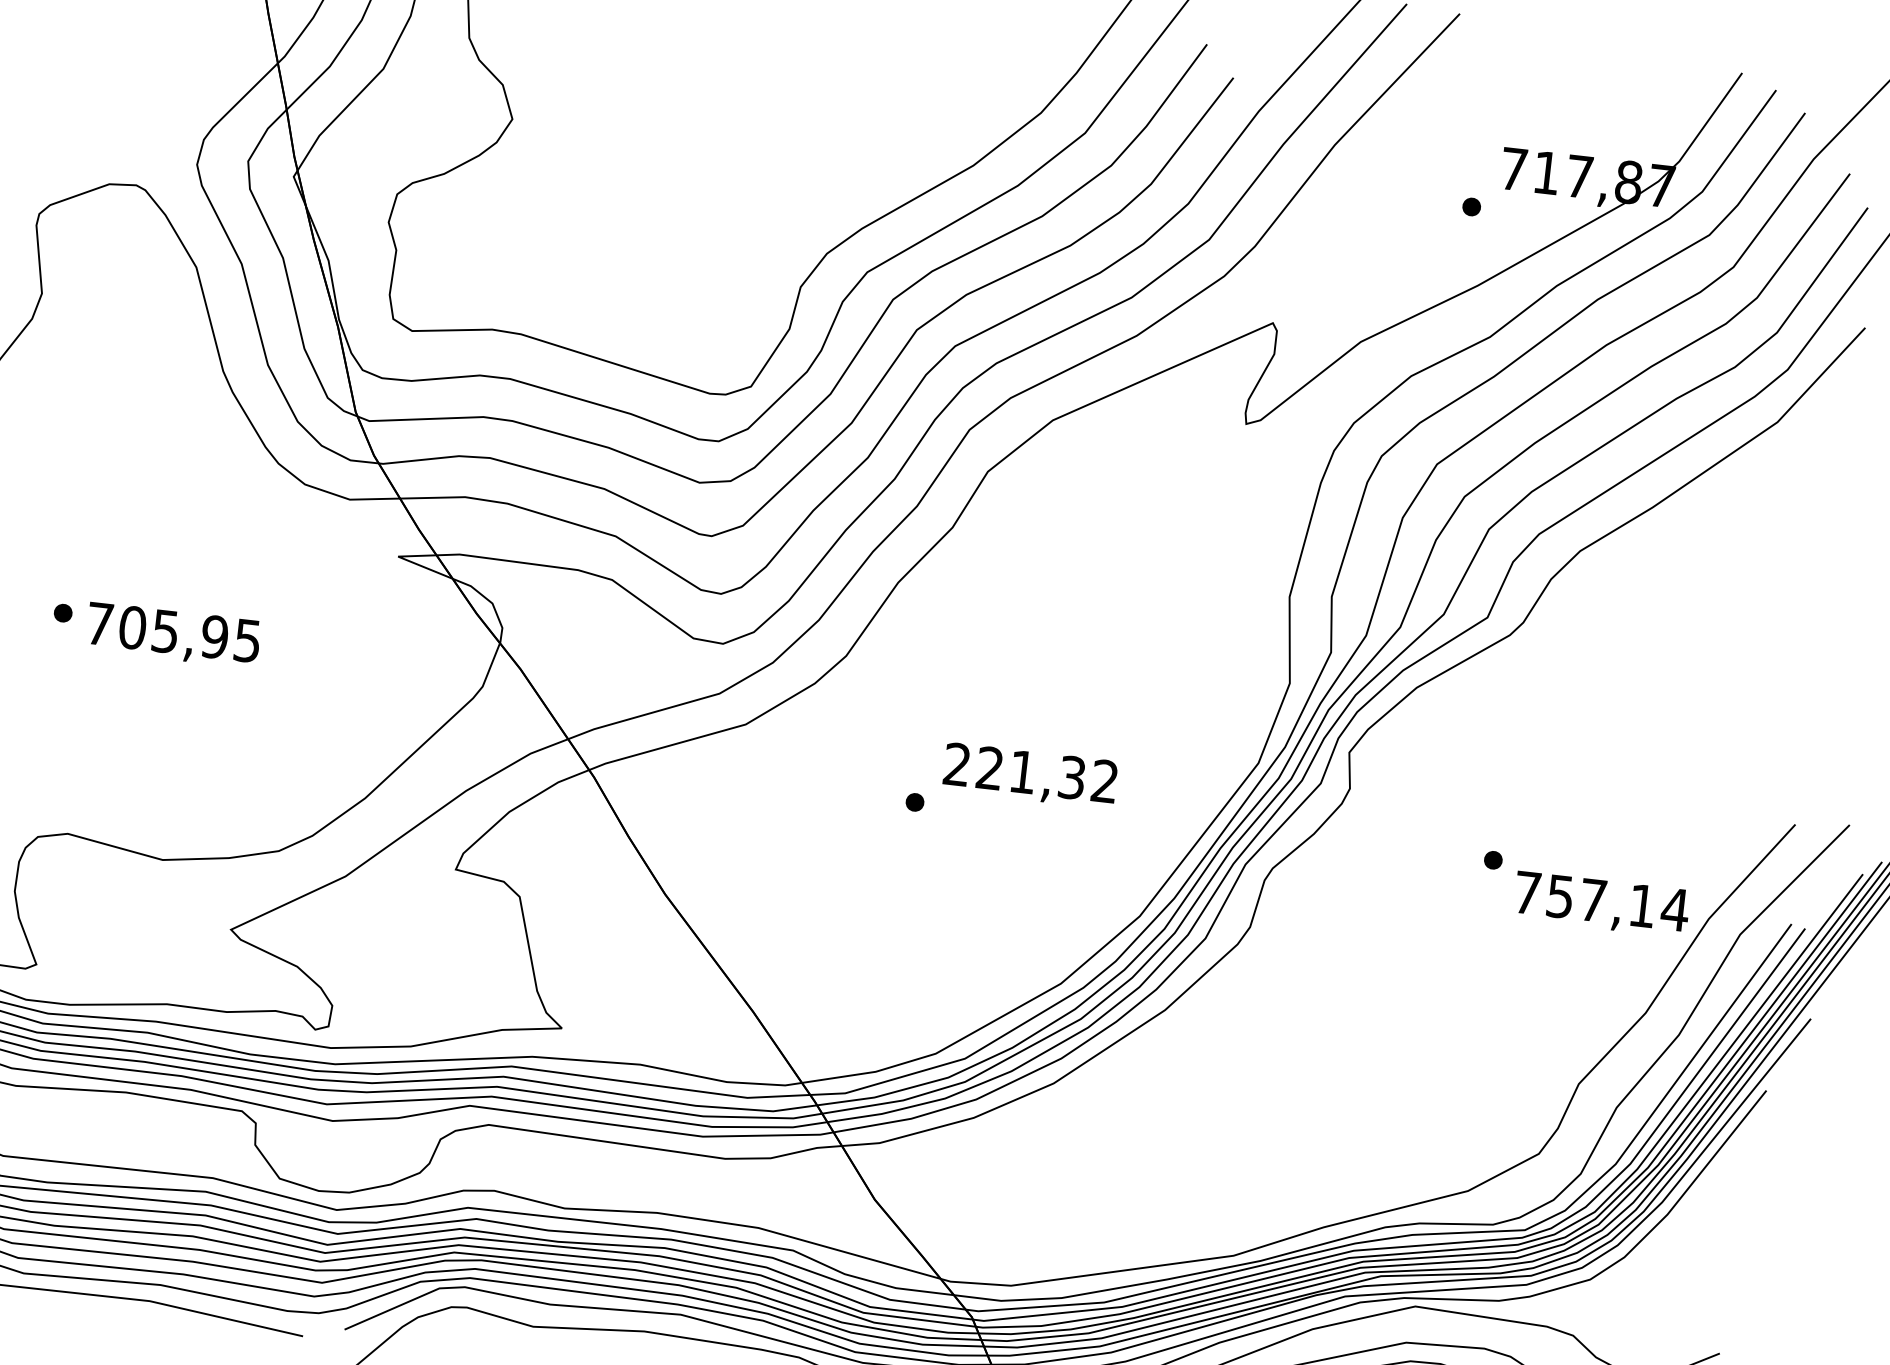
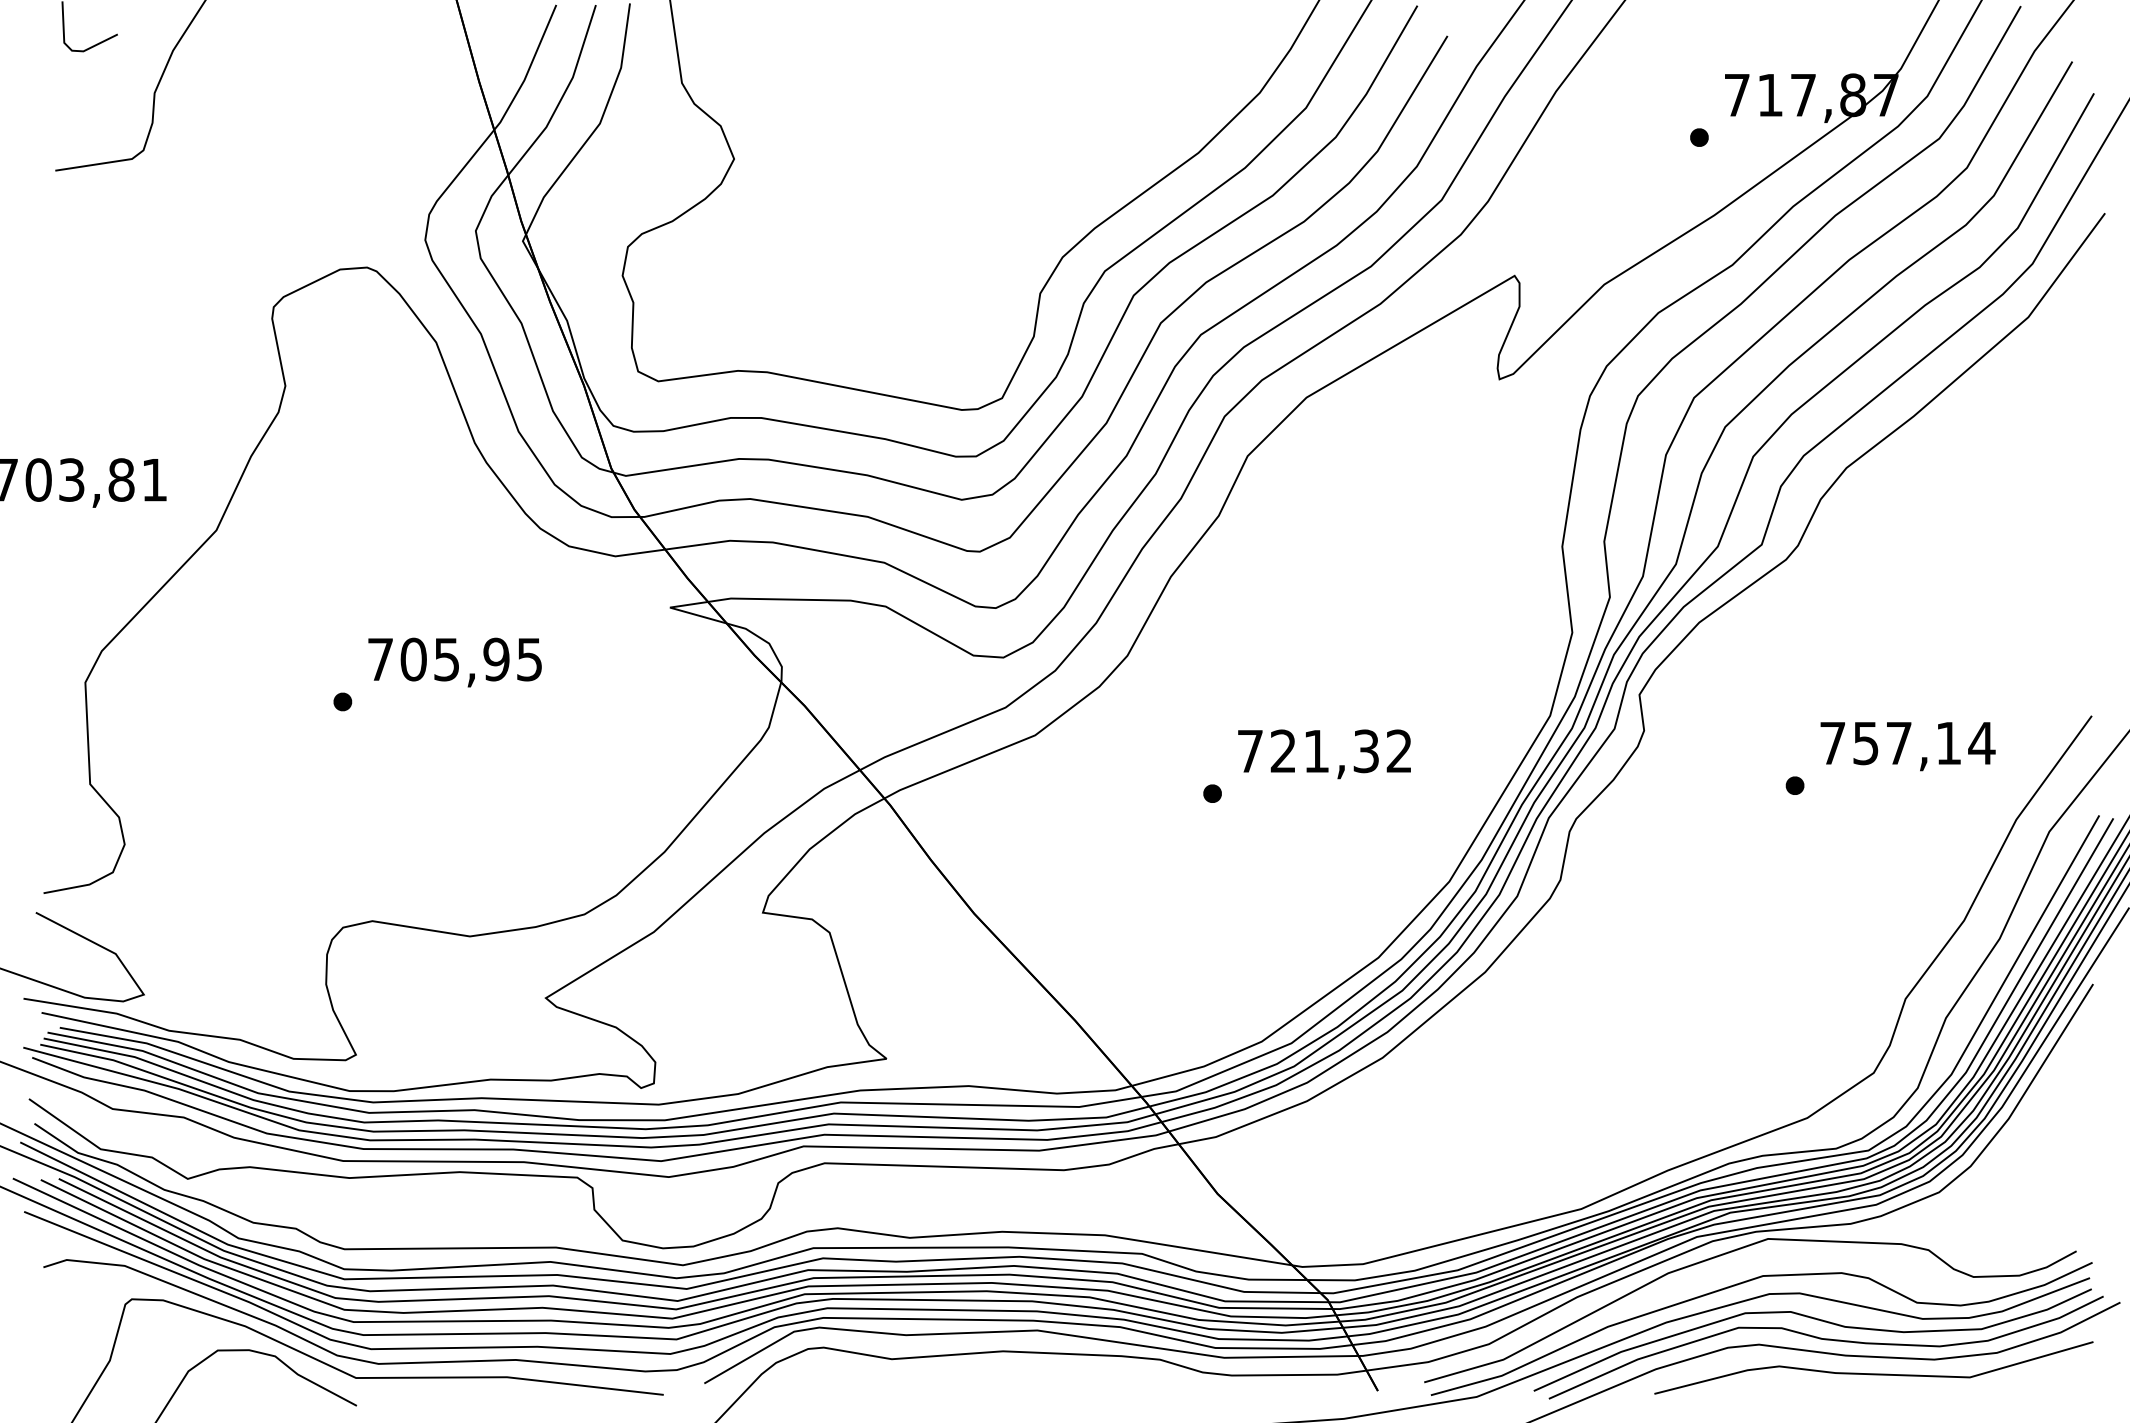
text: (172, 635) -> (454, 662), moved
text: (956, 763) -> (1249, 750), 221,32 -> 721,32
text: (1601, 904) -> (1907, 746), moved

